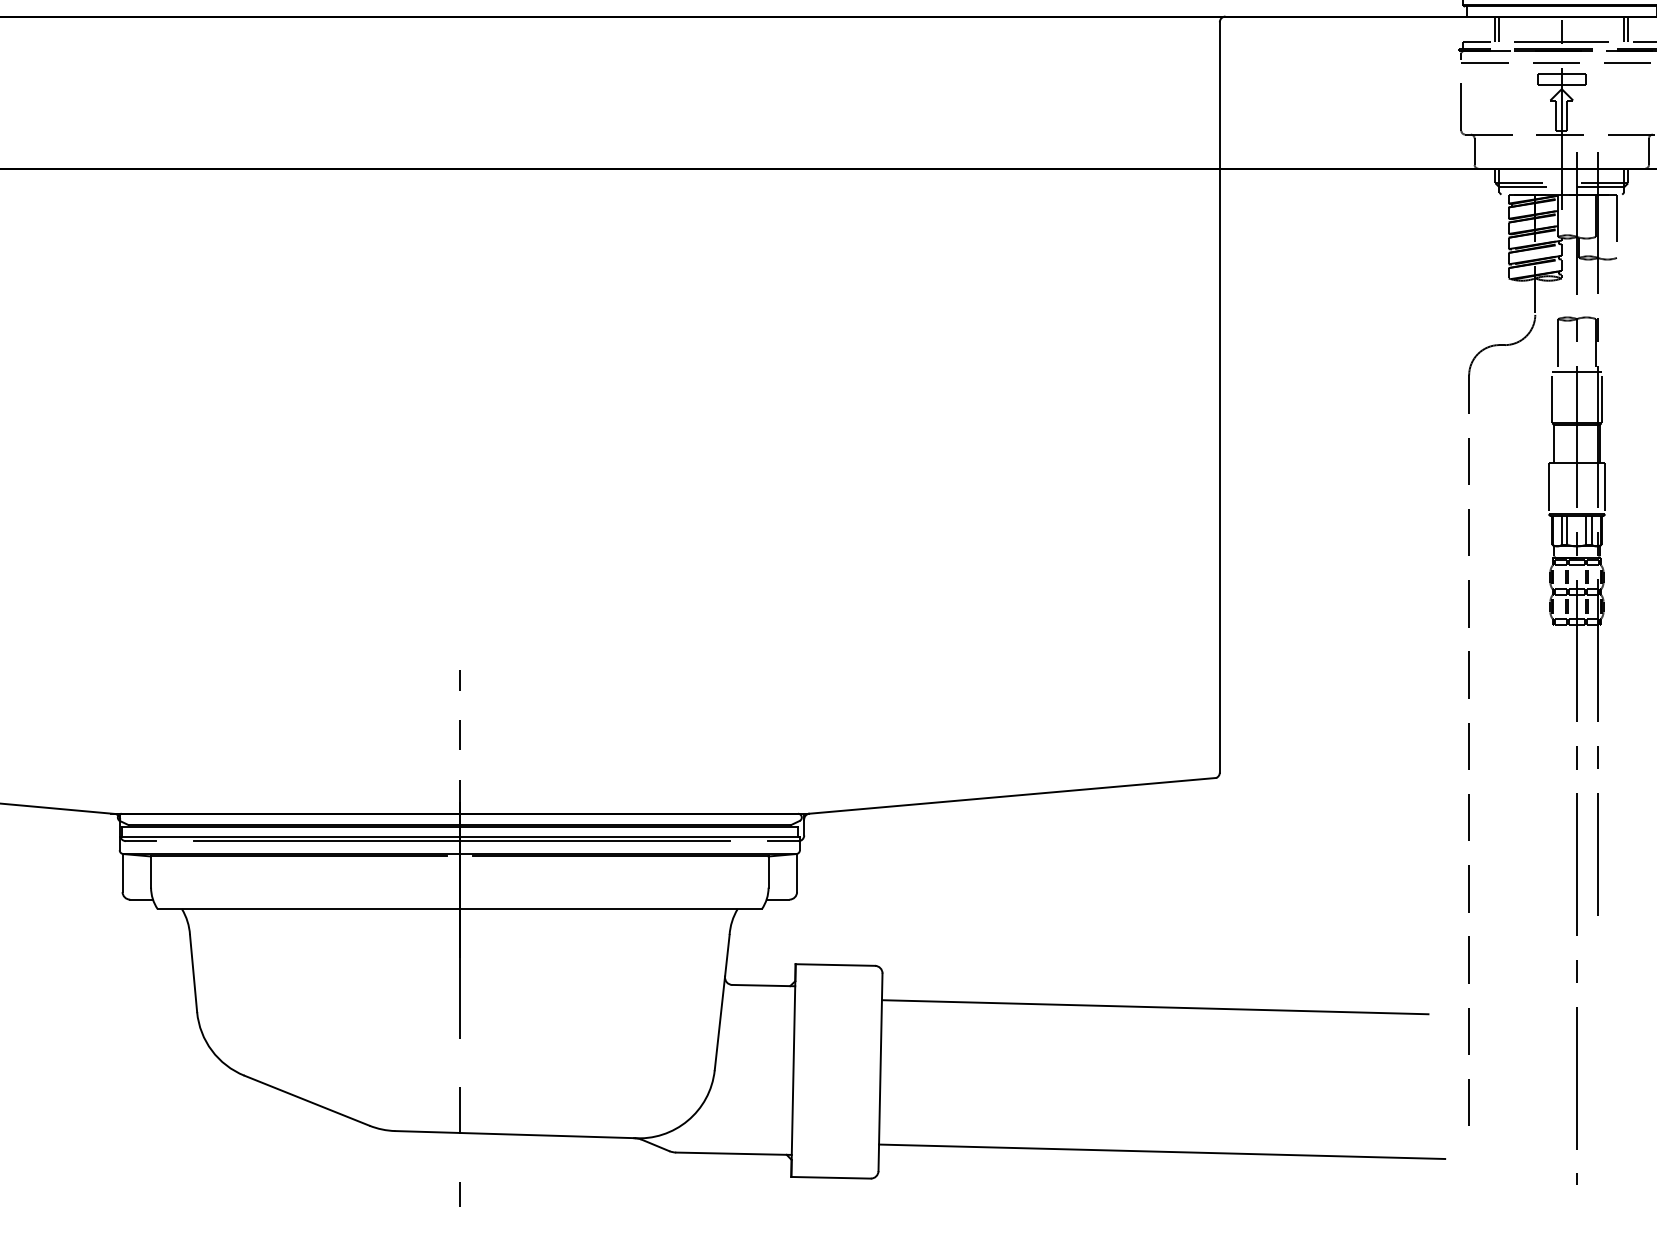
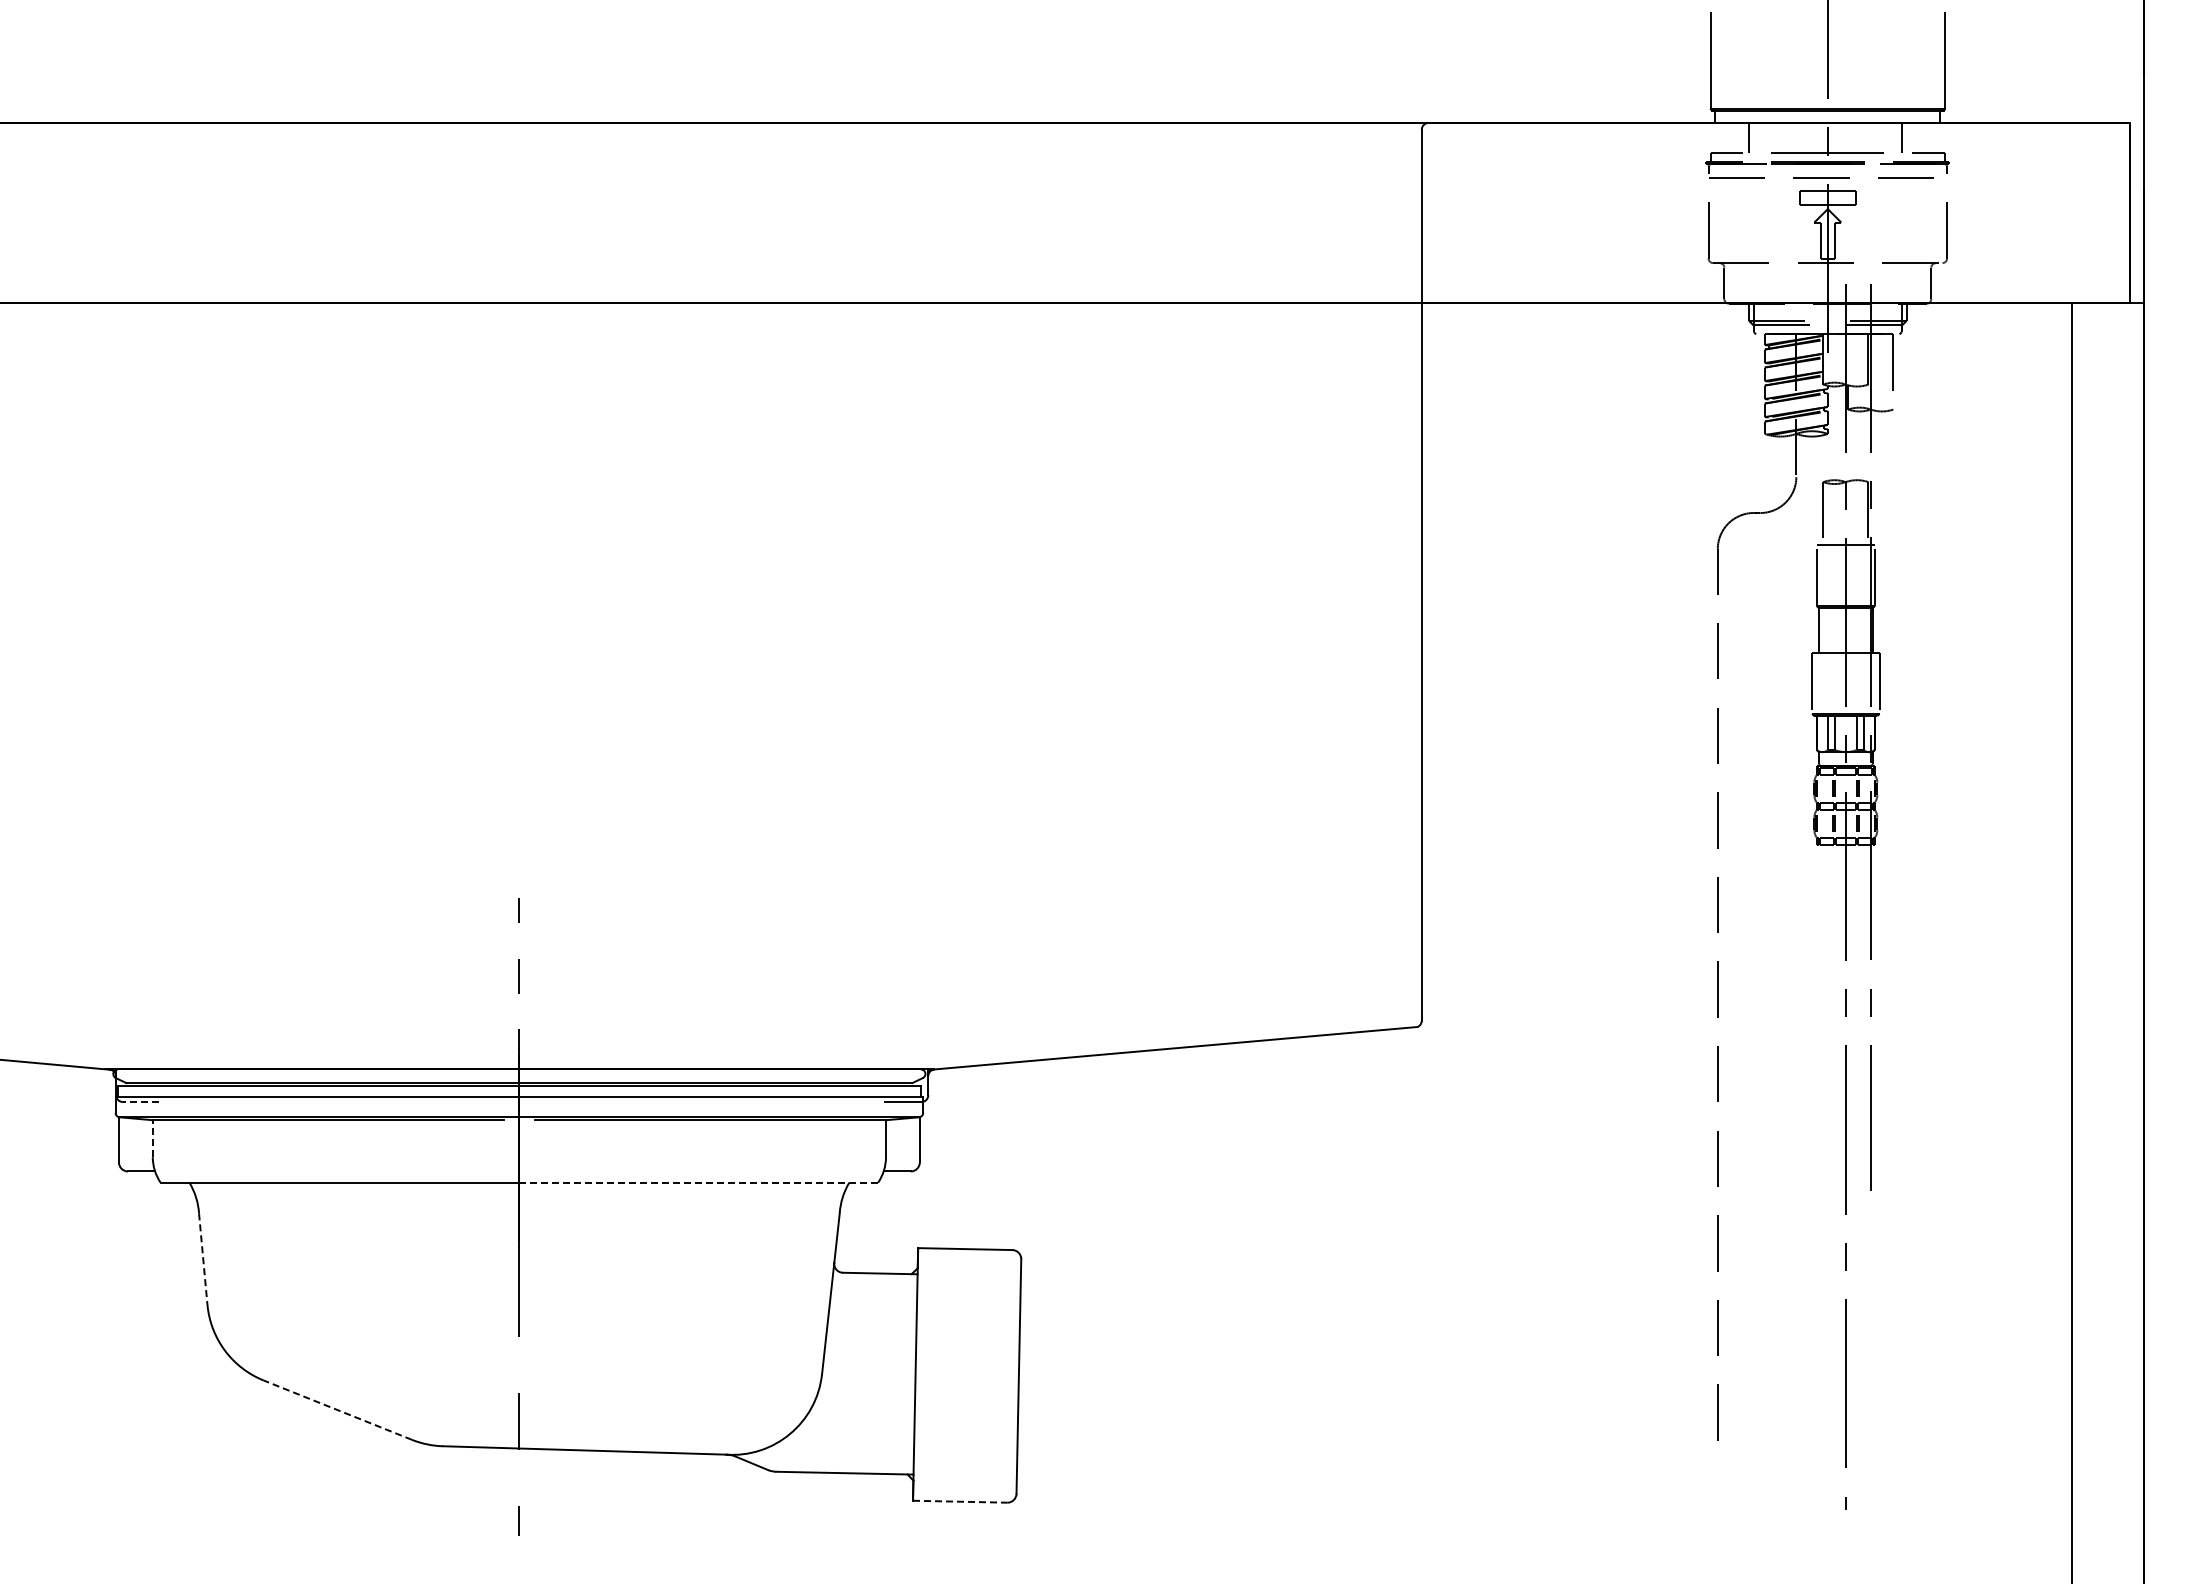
line: (1499, 28) -> (1753, 137), removed
line: (1628, 28) -> (1906, 137), removed
line: (140, 841) -> (140, 1102), solid -> dashed
line: (462, 841) -> (522, 1102), removed
line: (150, 871) -> (152, 1138), solid -> dashed
line: (611, 908) -> (699, 1182), solid -> dashed
line: (193, 973) -> (203, 1259), solid -> dashed
line: (1154, 1006) -> (1344, 1298), removed
line: (306, 1100) -> (337, 1410), solid -> dashed
line: (1162, 1151) -> (1353, 1470), removed
line: (831, 1177) -> (960, 1501), solid -> dashed

